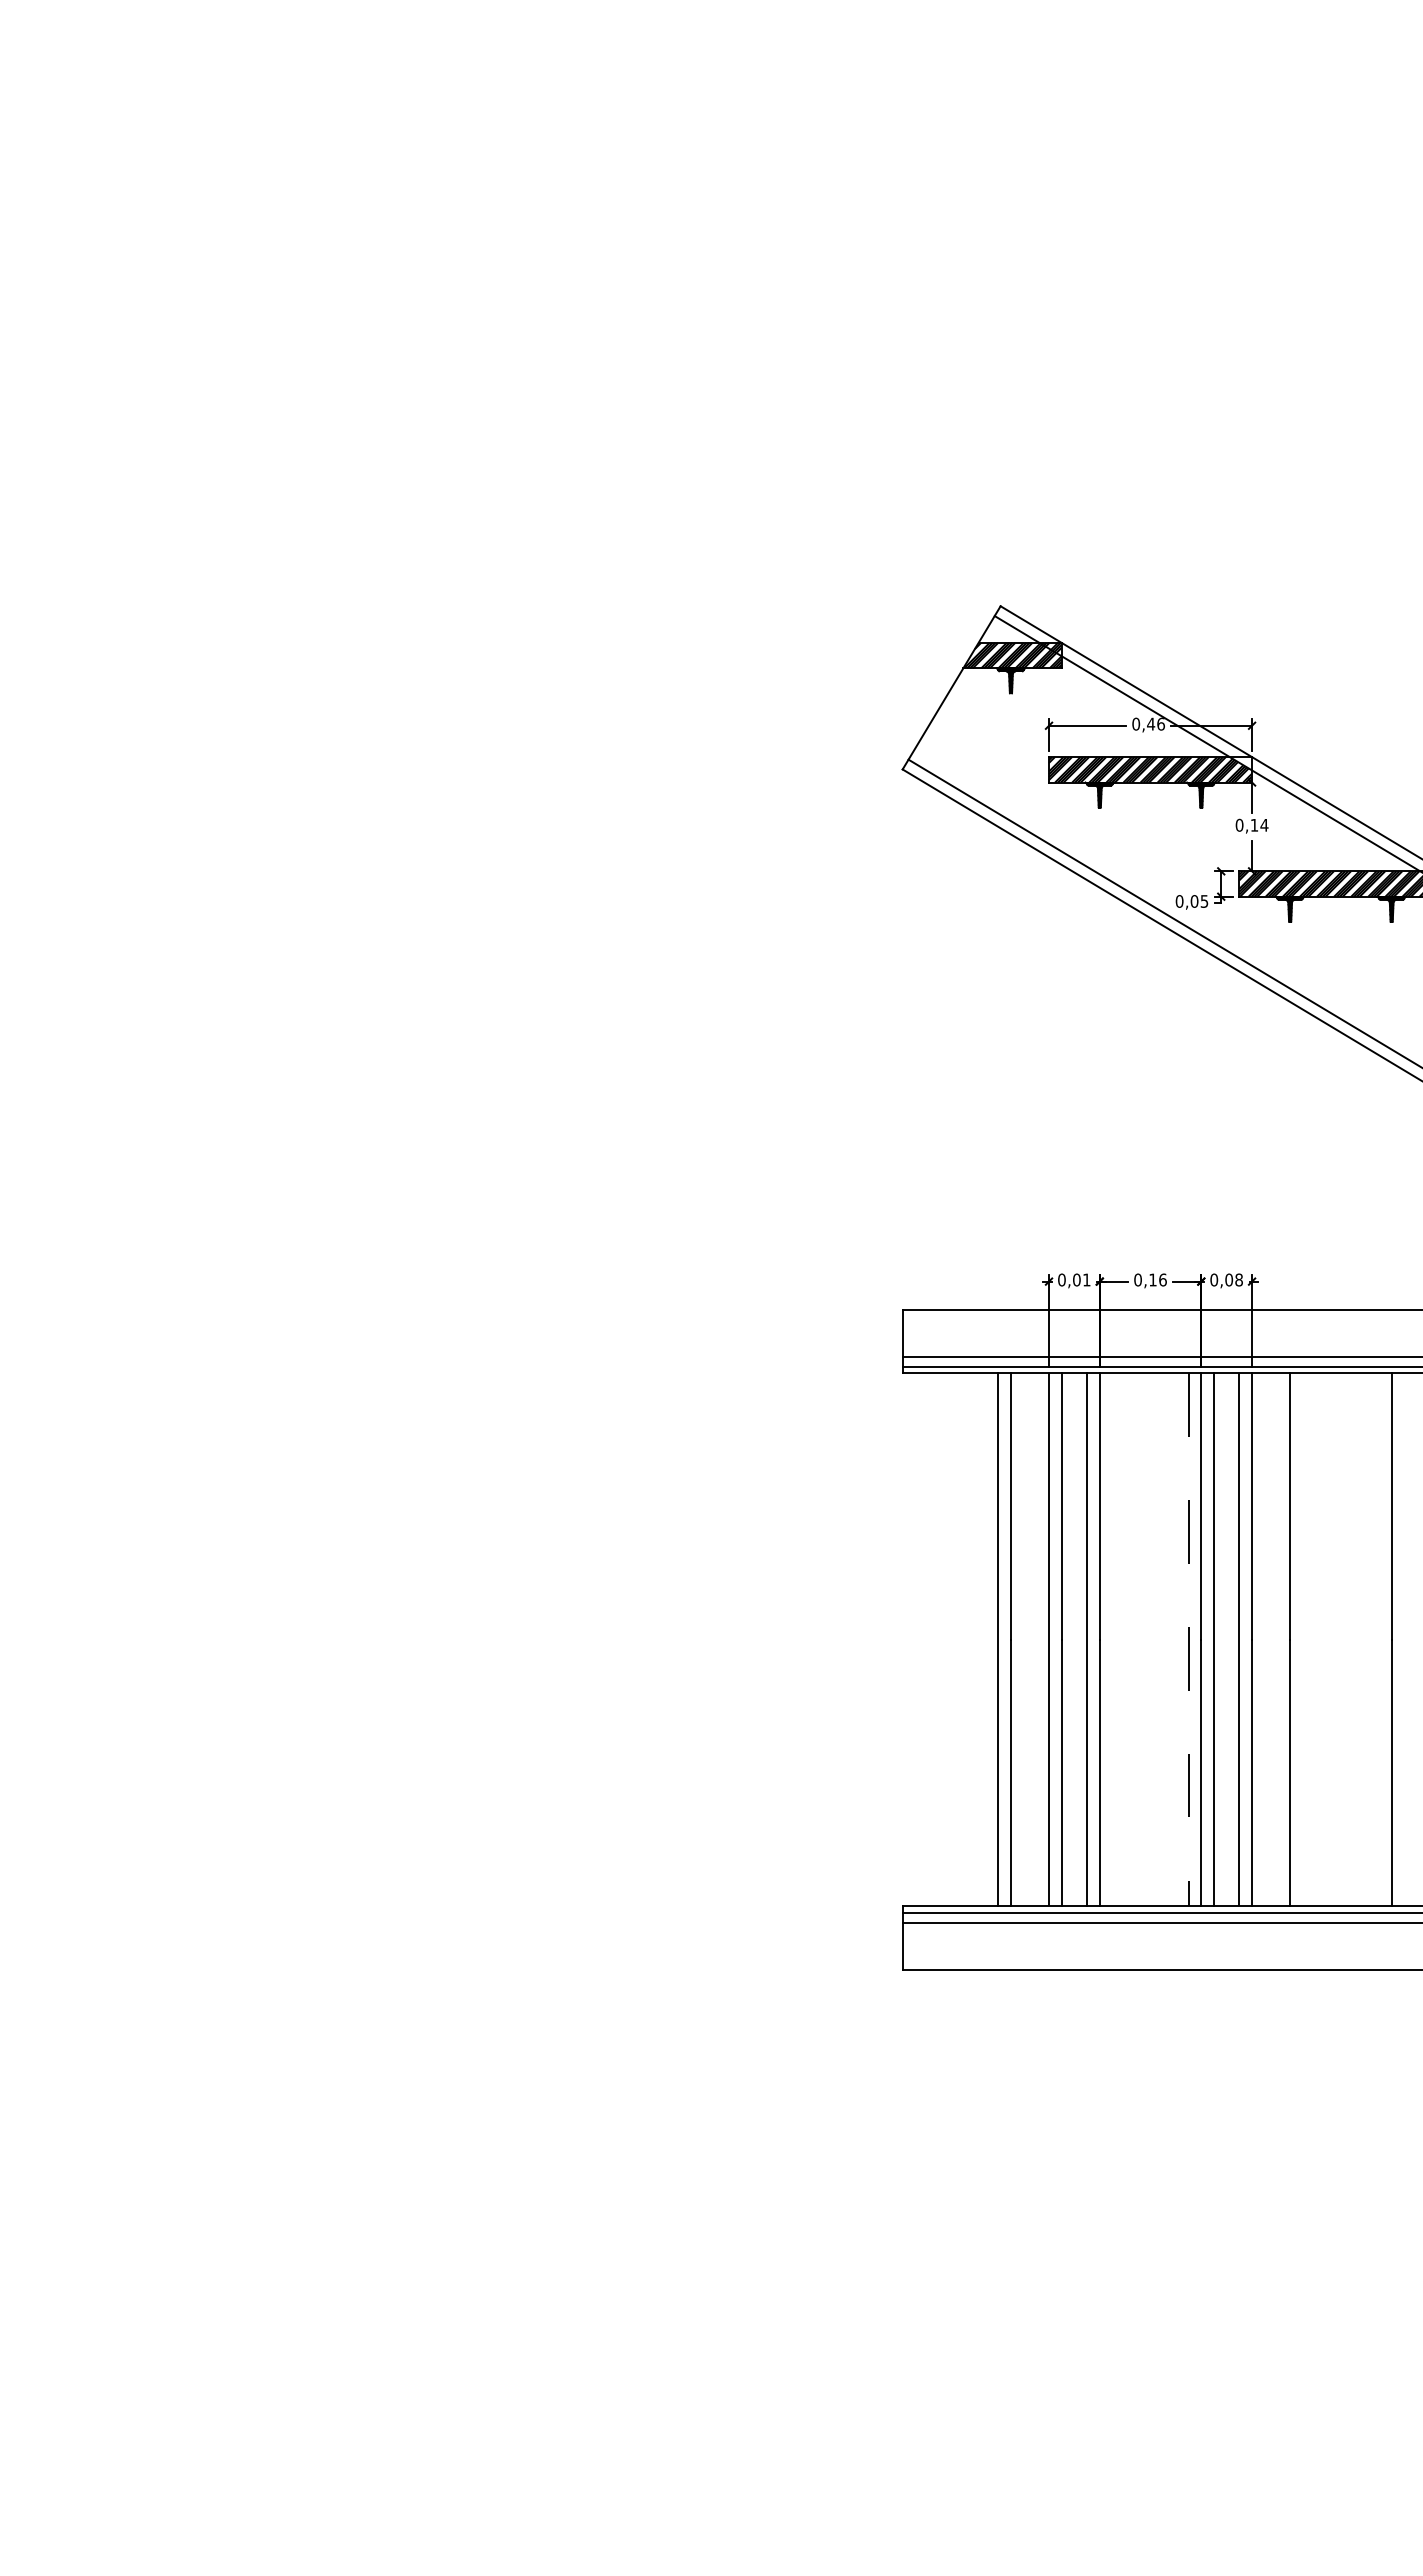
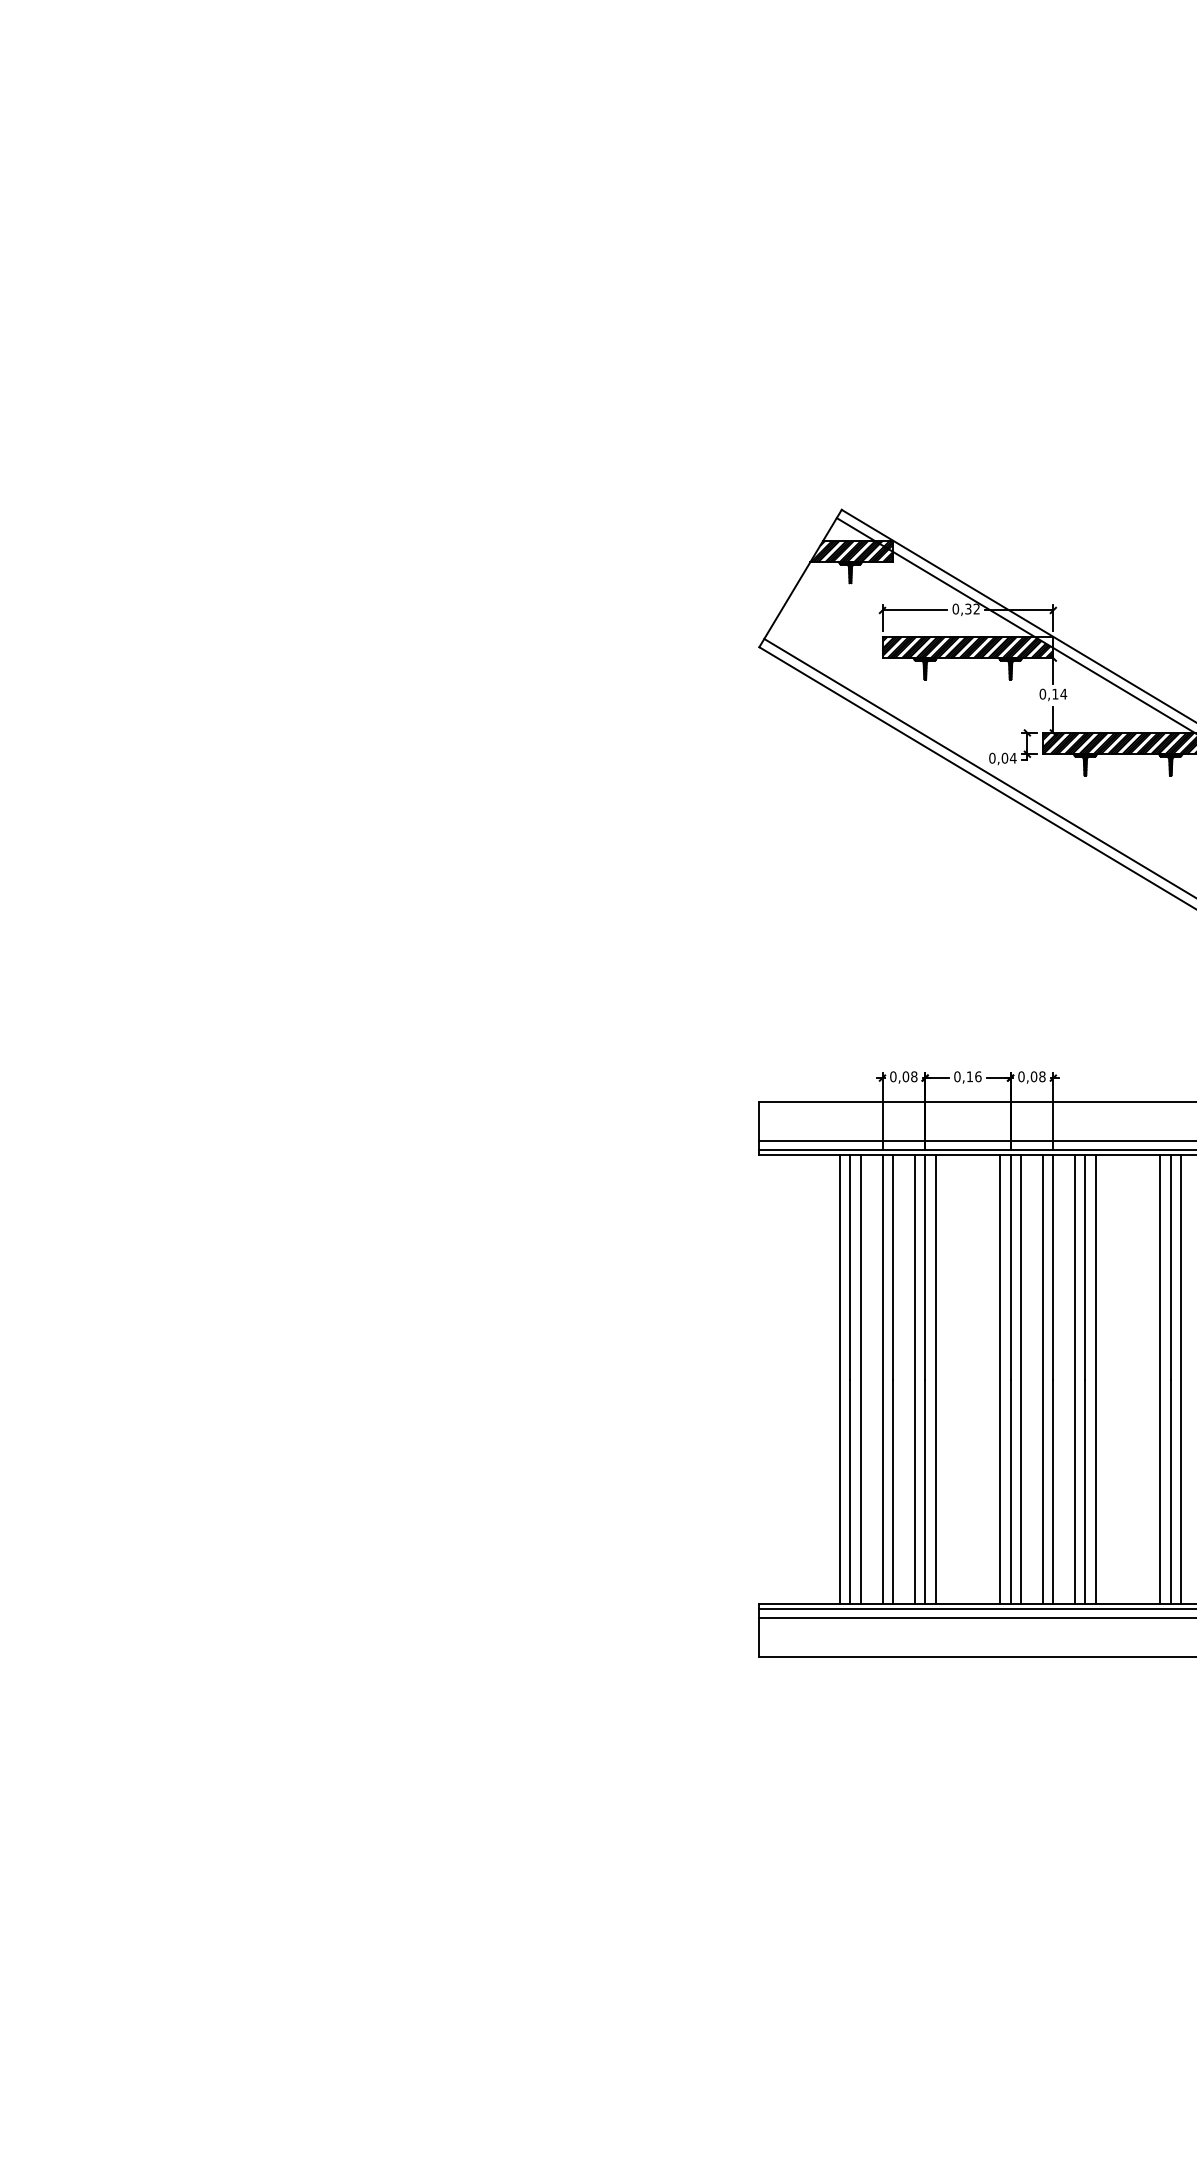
text: (1155, 723) -> (972, 608), 0,46 -> 0,32
text: (1204, 901) -> (1013, 758), 0,05 -> 0,04
text: (1086, 1279) -> (914, 1076), 0,01 -> 0,08
line: (1023, 1639) -> (861, 1379), added
line: (1112, 1639) -> (935, 1379), added
line: (1277, 1639) -> (1074, 1379), added
line: (1302, 1639) -> (1095, 1379), added
line: (1378, 1639) -> (1159, 1379), added
line: (1404, 1639) -> (1181, 1379), added
line: (1188, 1640) -> (999, 1380), dashed -> solid

